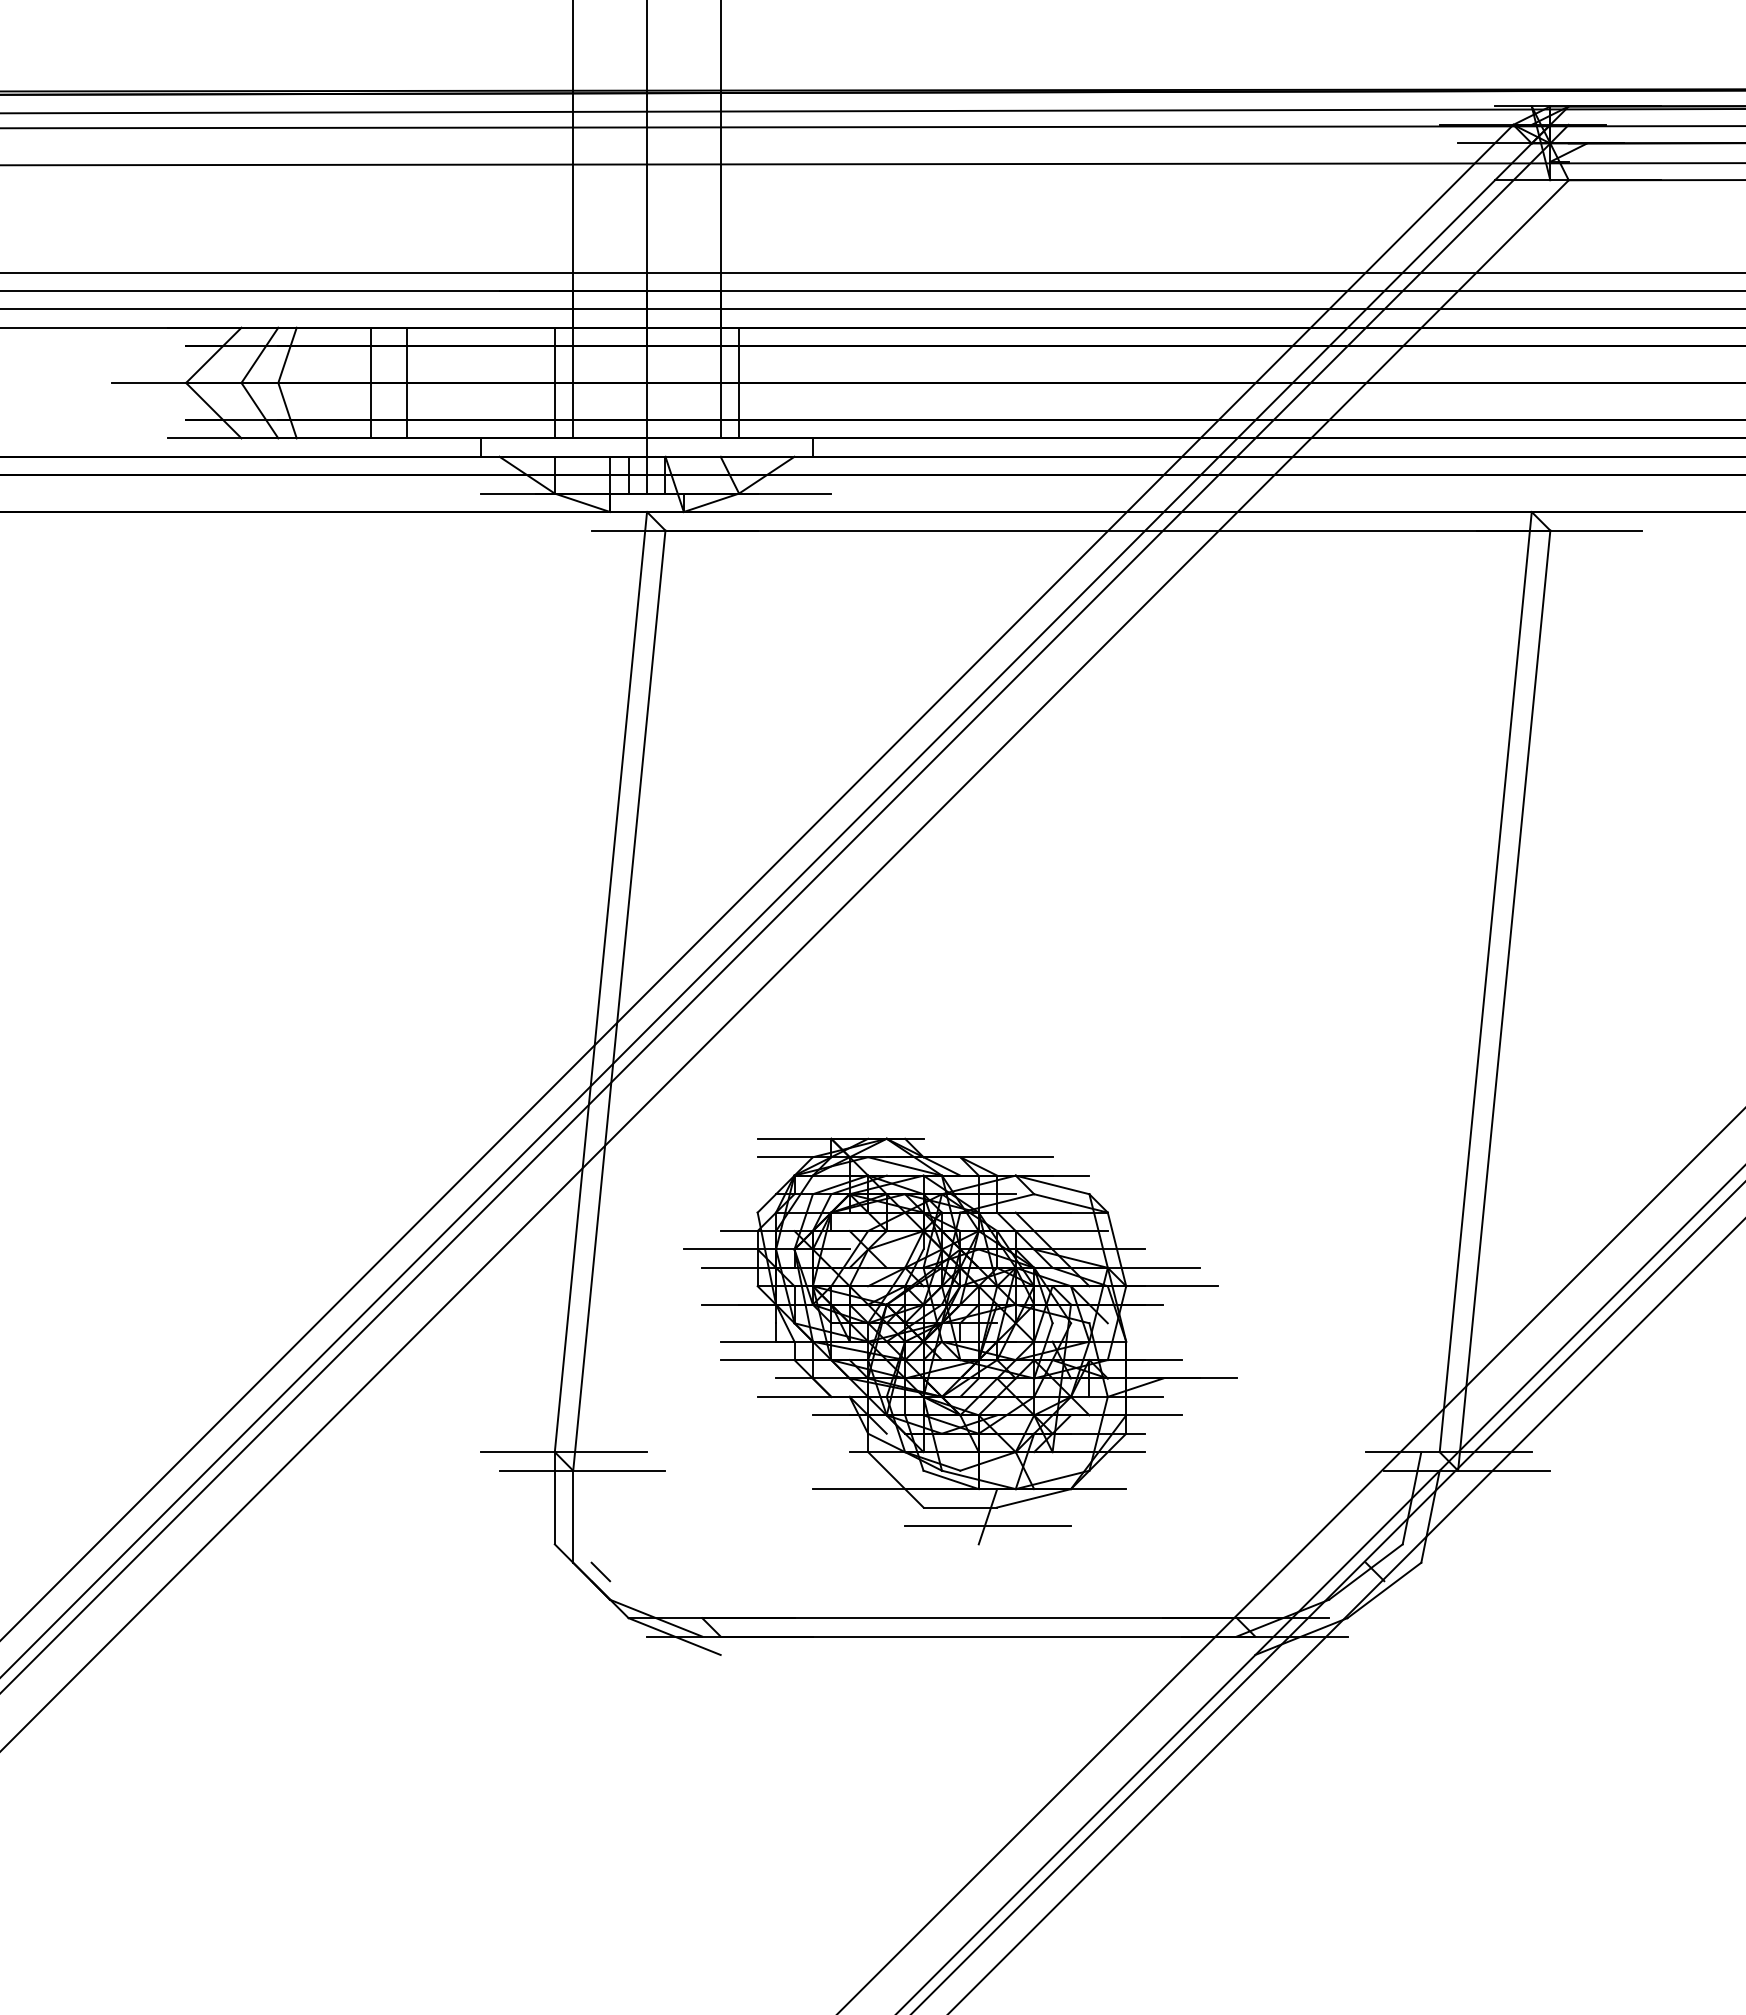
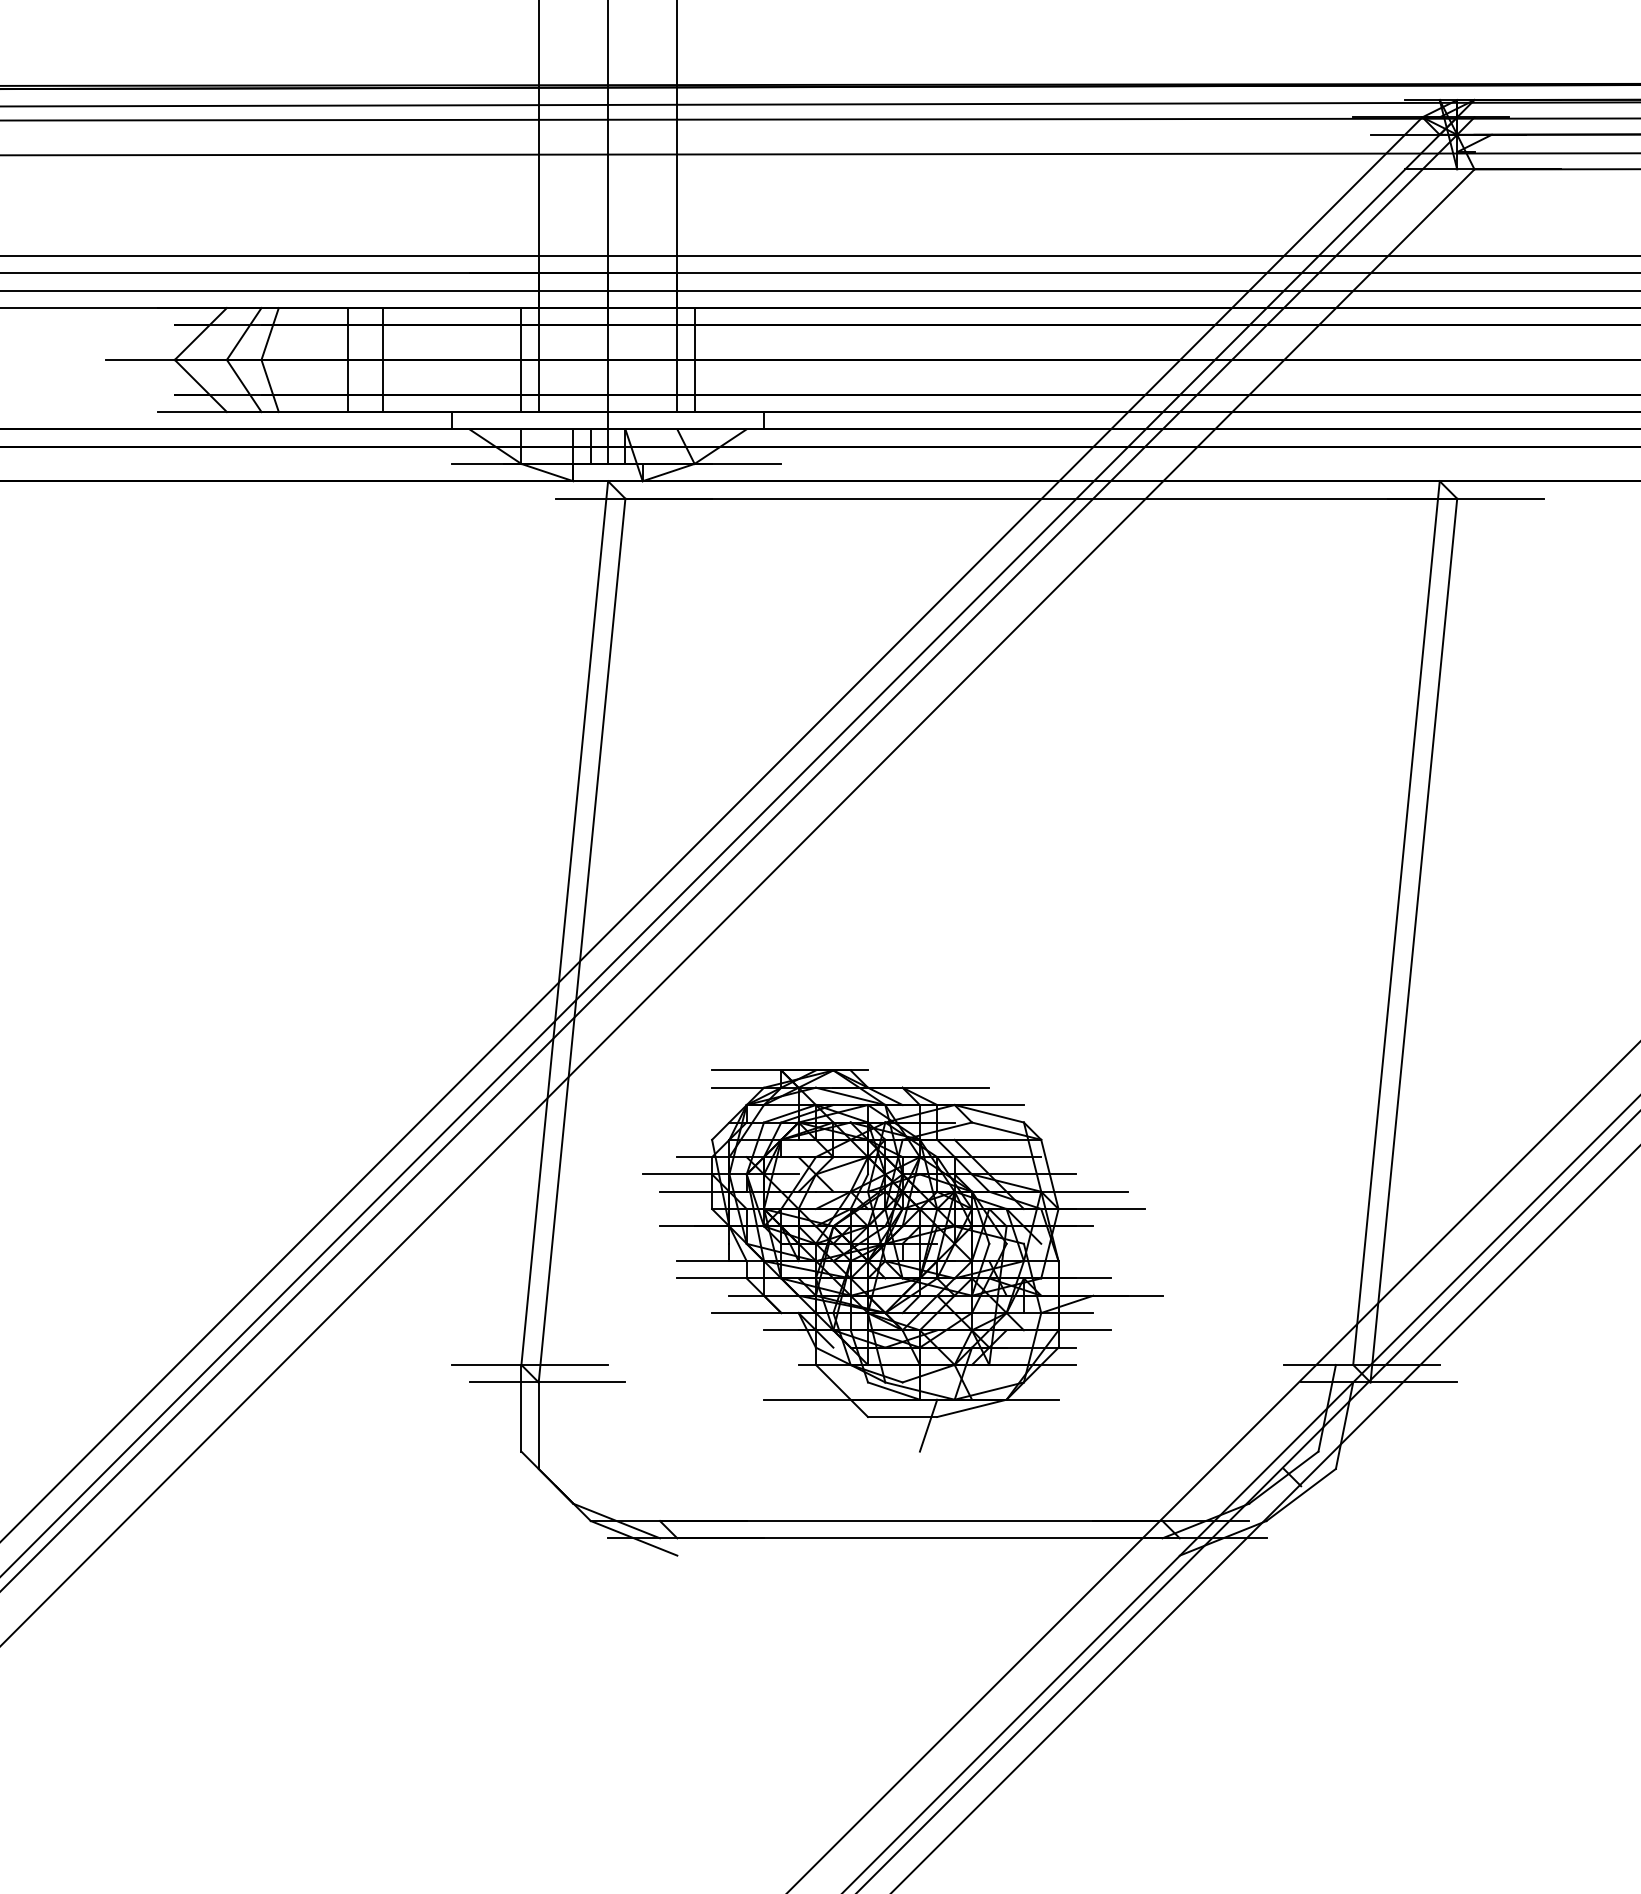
line: (988, 1525) -> (929, 1433), removed
line: (600, 1571) -> (564, 1477), removed

